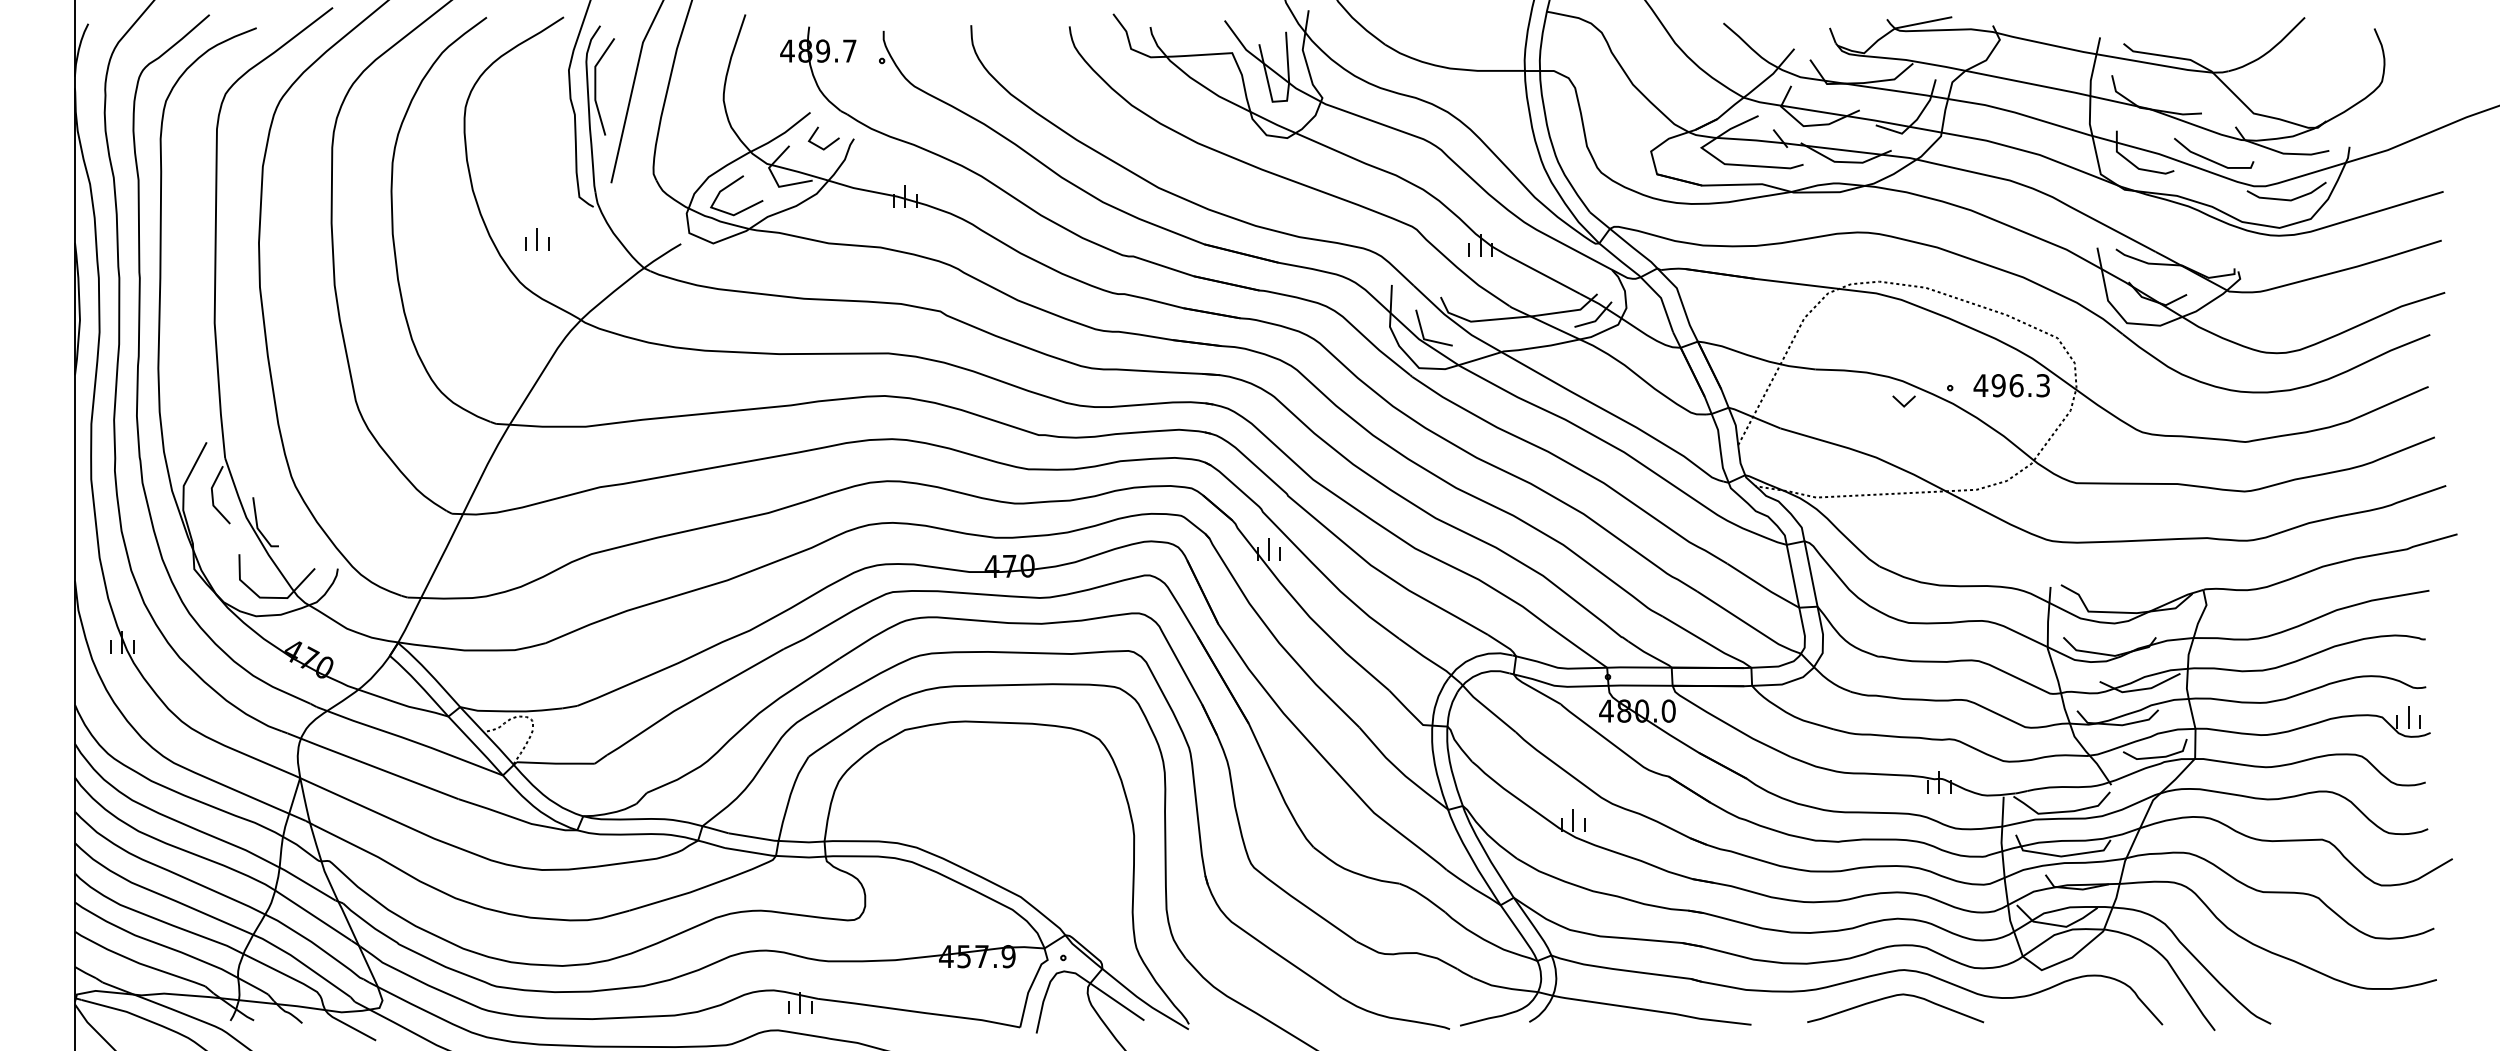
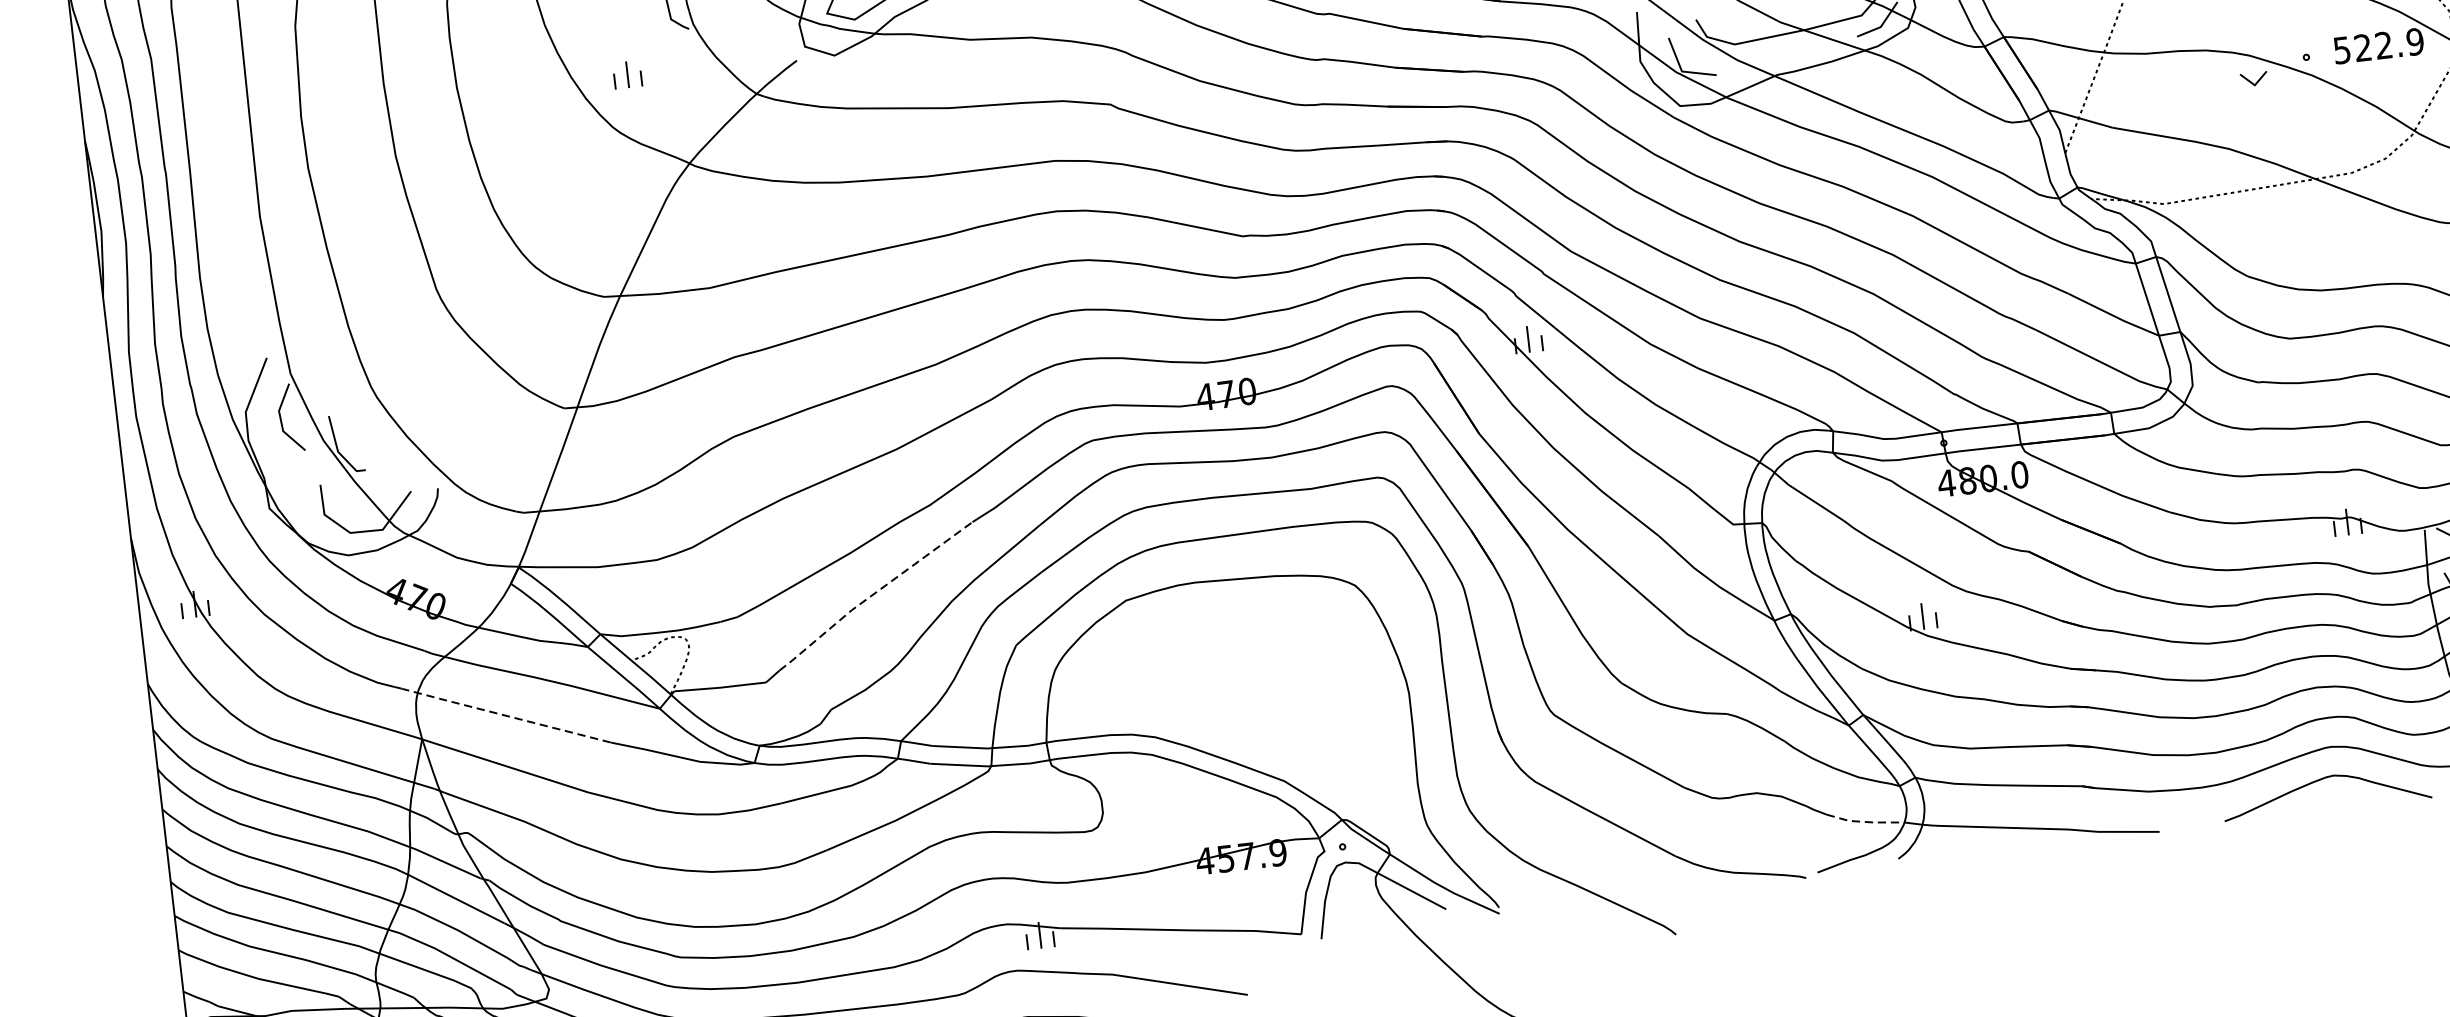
text: (2011, 385) -> (2378, 45), 496.3 -> 522.9
line: (692, 700) -> (872, 594), solid -> dashed
line: (371, 765) -> (504, 714), solid -> dashed
line: (1505, 987) -> (1865, 821), solid -> dashed

